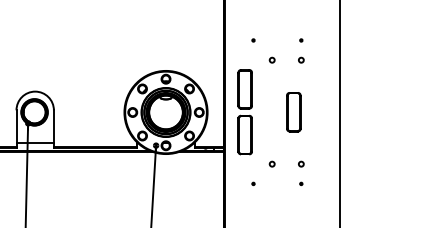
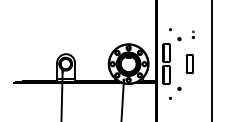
part: (301, 50) -> (193, 34), size x0.6
part: (301, 171) -> (193, 92), removed

